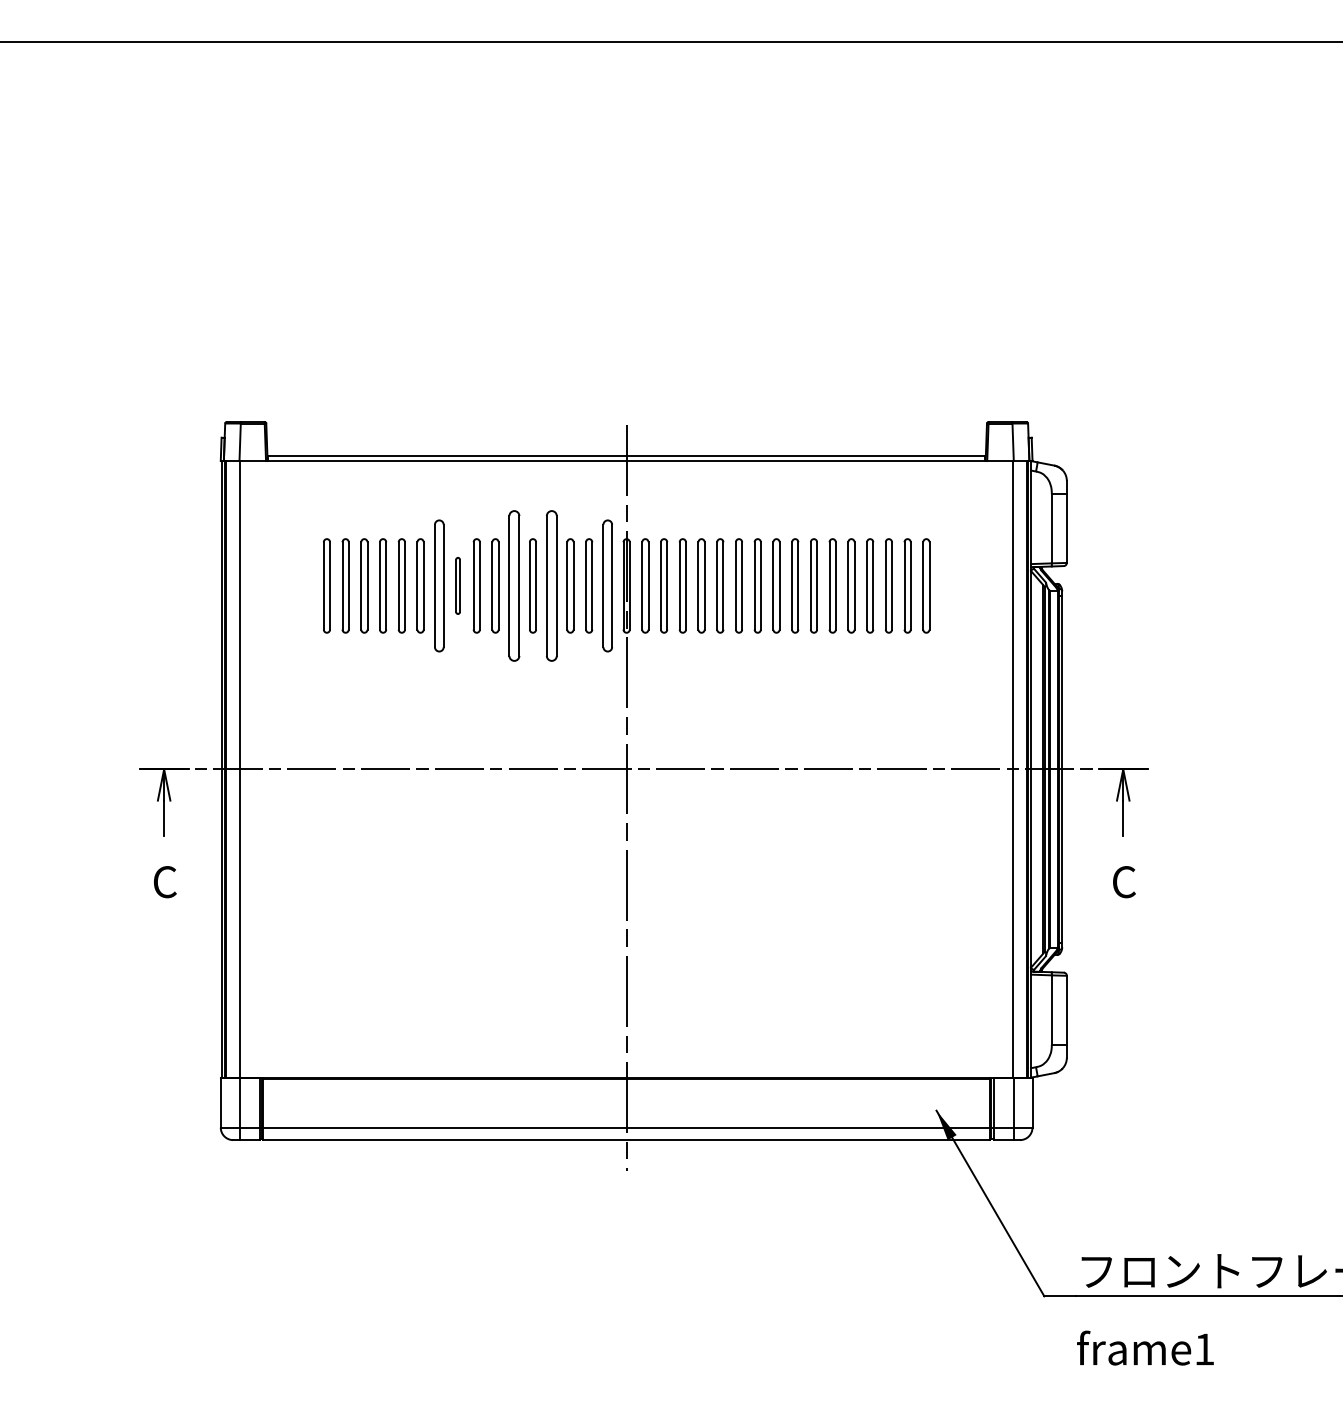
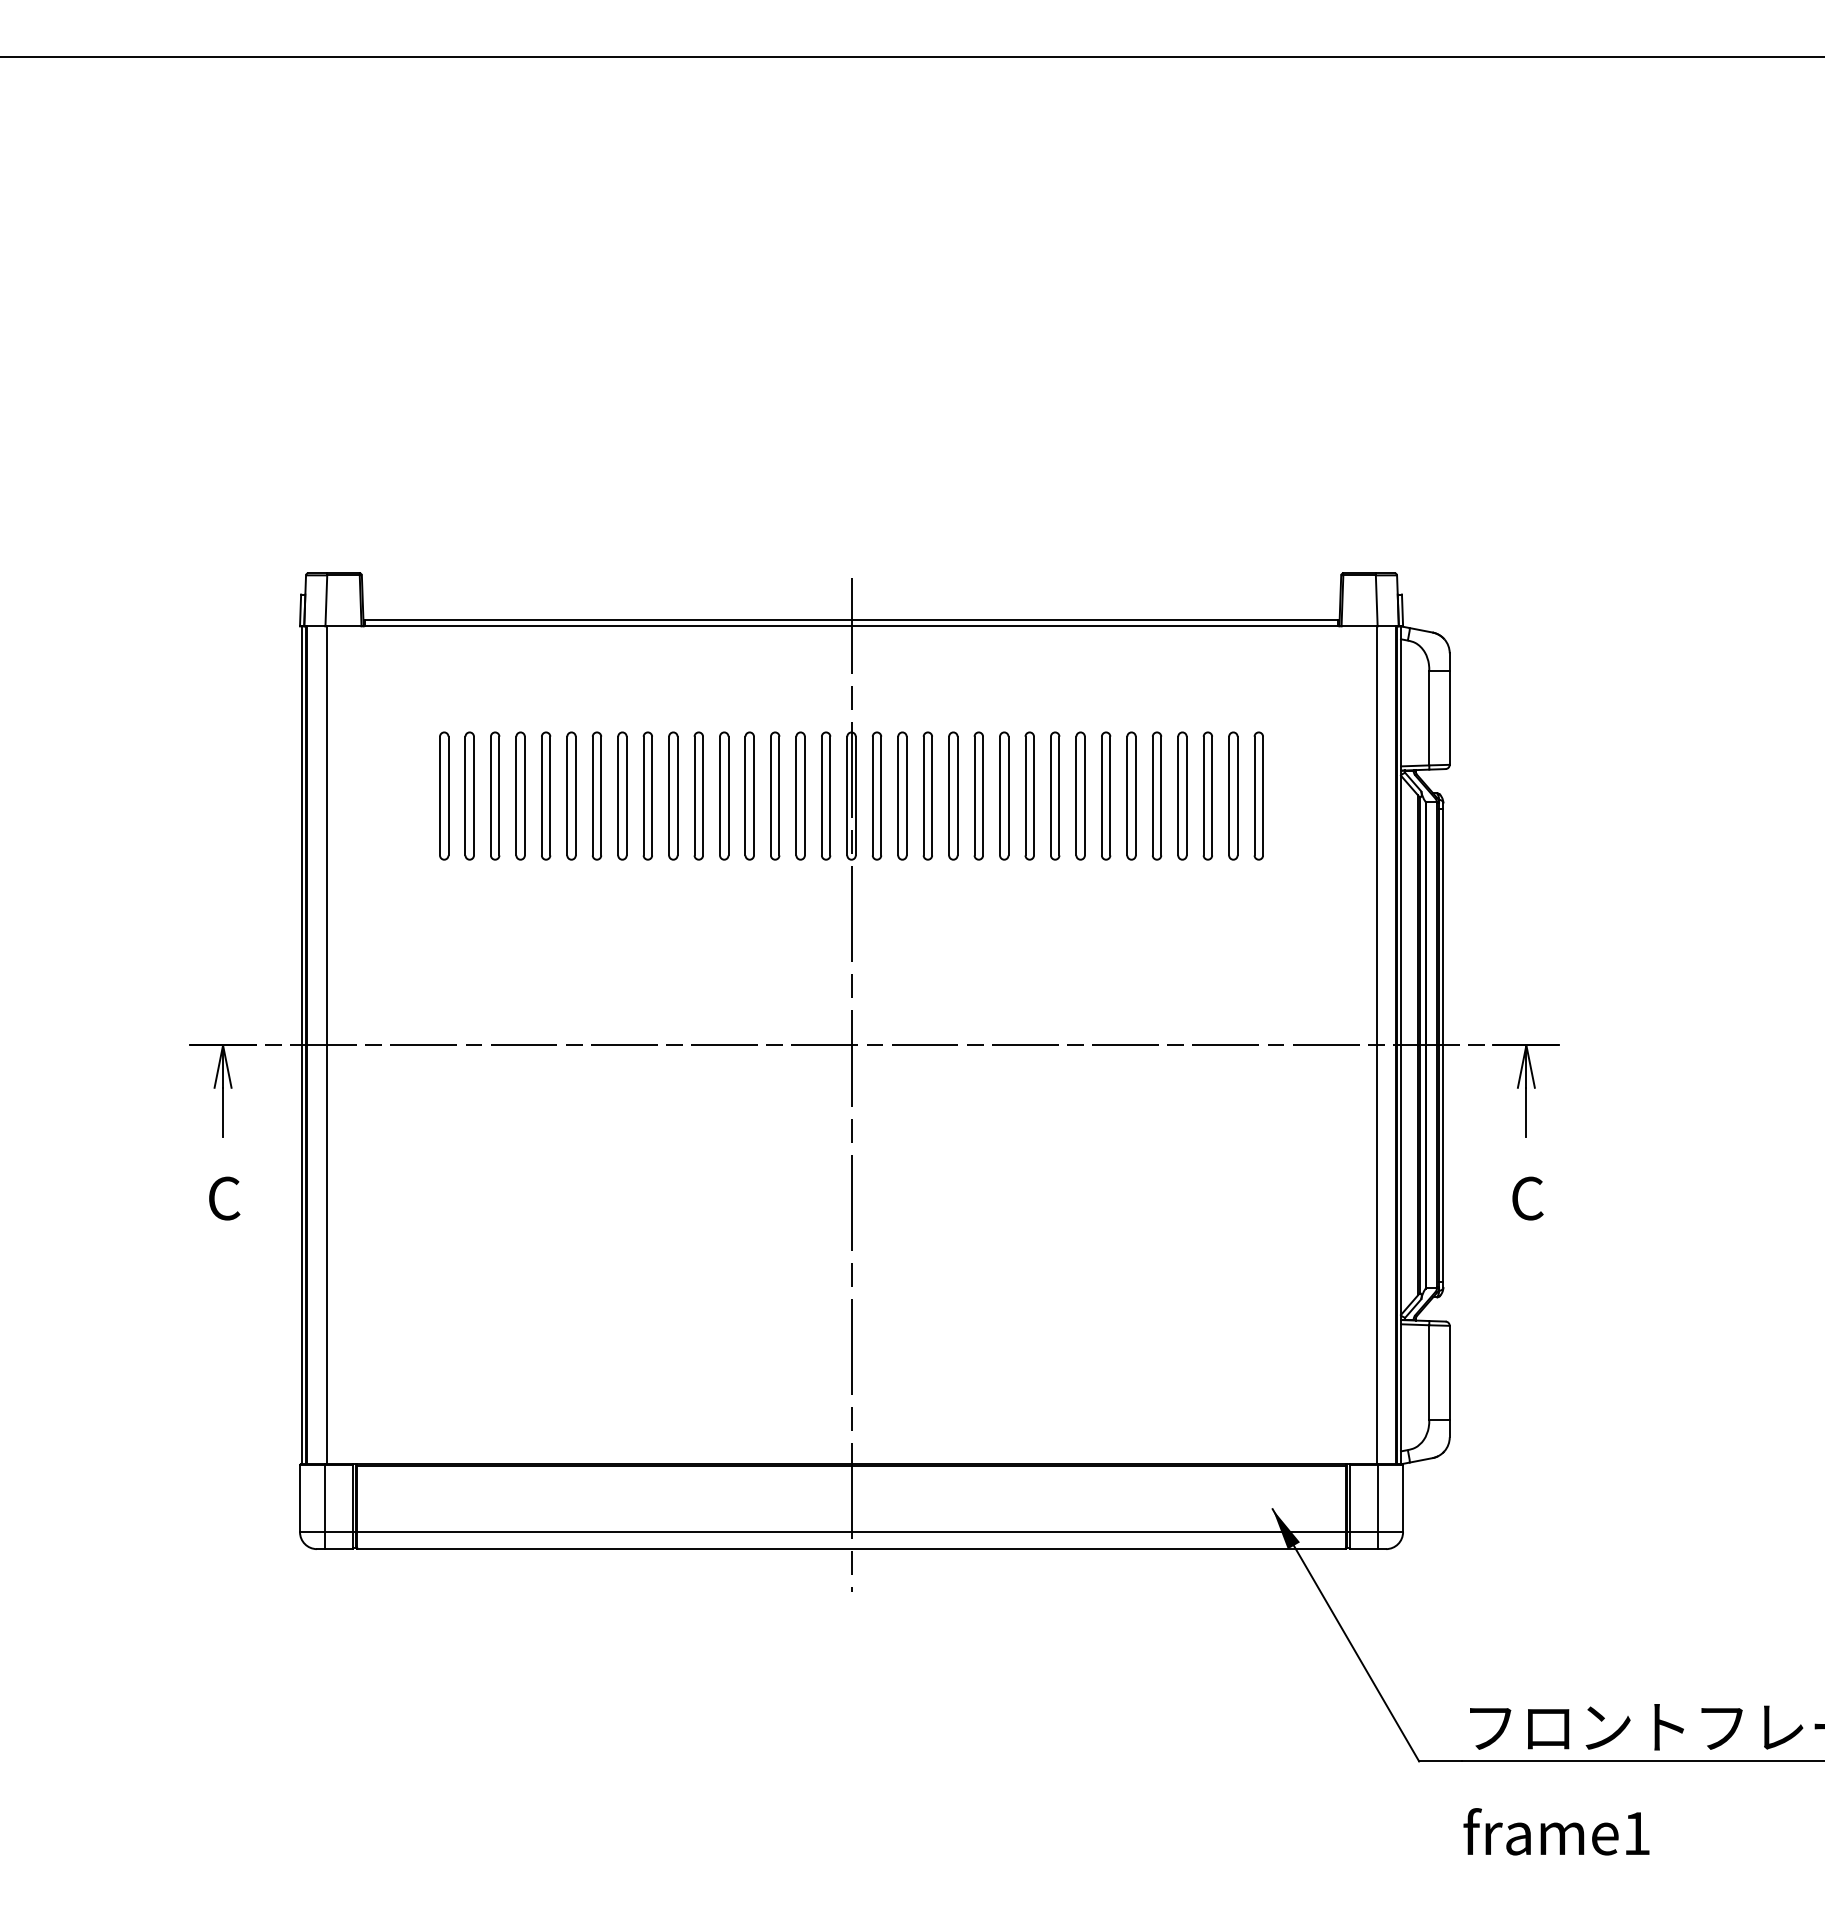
part: (438, 585) -> (596, 795), size x0.71
part: (458, 585) -> (622, 795), size x1.67
part: (514, 585) -> (698, 795), size x0.62
part: (551, 585) -> (749, 795), size x0.62
part: (608, 585) -> (826, 795), size x0.71

